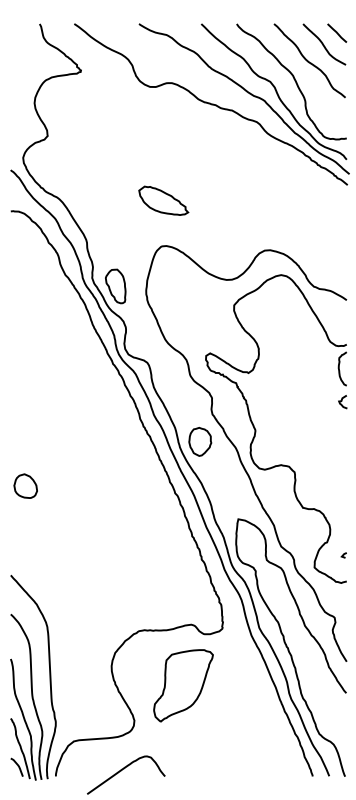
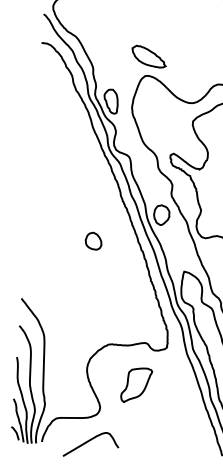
part: (163, 200) -> (149, 56), moved
part: (25, 485) -> (93, 240), moved
part: (183, 685) -> (136, 385), size x0.7

